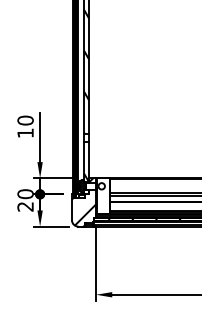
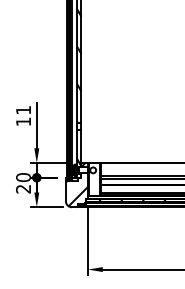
text: (25, 120) -> (23, 110), 10 -> 11

